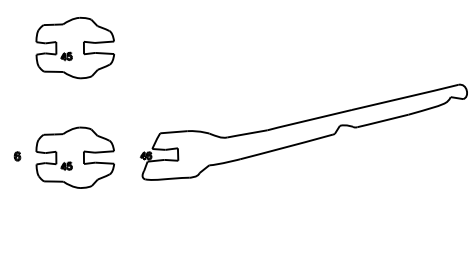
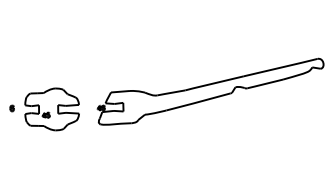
part: (74, 48) -> (51, 33), removed

